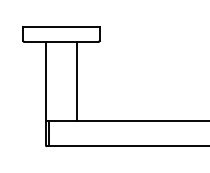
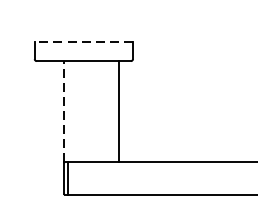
line: (60, 26) -> (82, 41), solid -> dashed
line: (45, 81) -> (63, 111), solid -> dashed
line: (76, 81) -> (118, 111), moved

